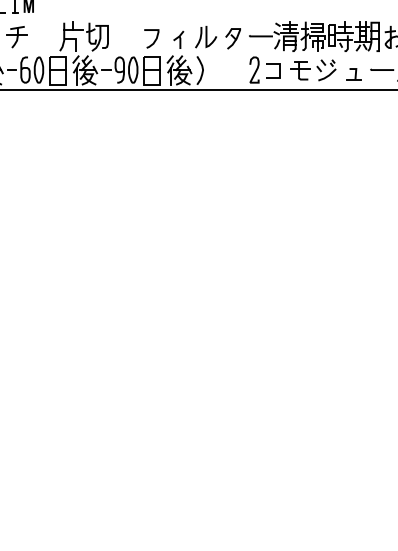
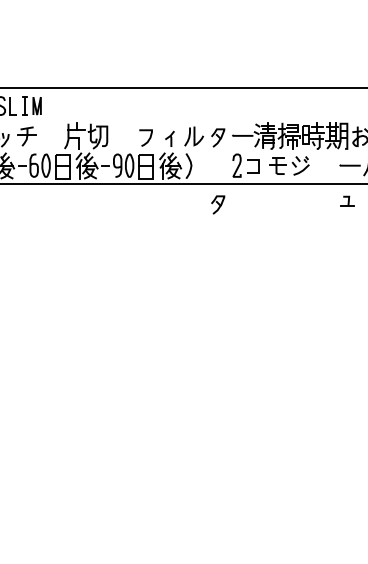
part: (354, 73) -> (347, 200), moved
part: (233, 113) -> (218, 204), added

